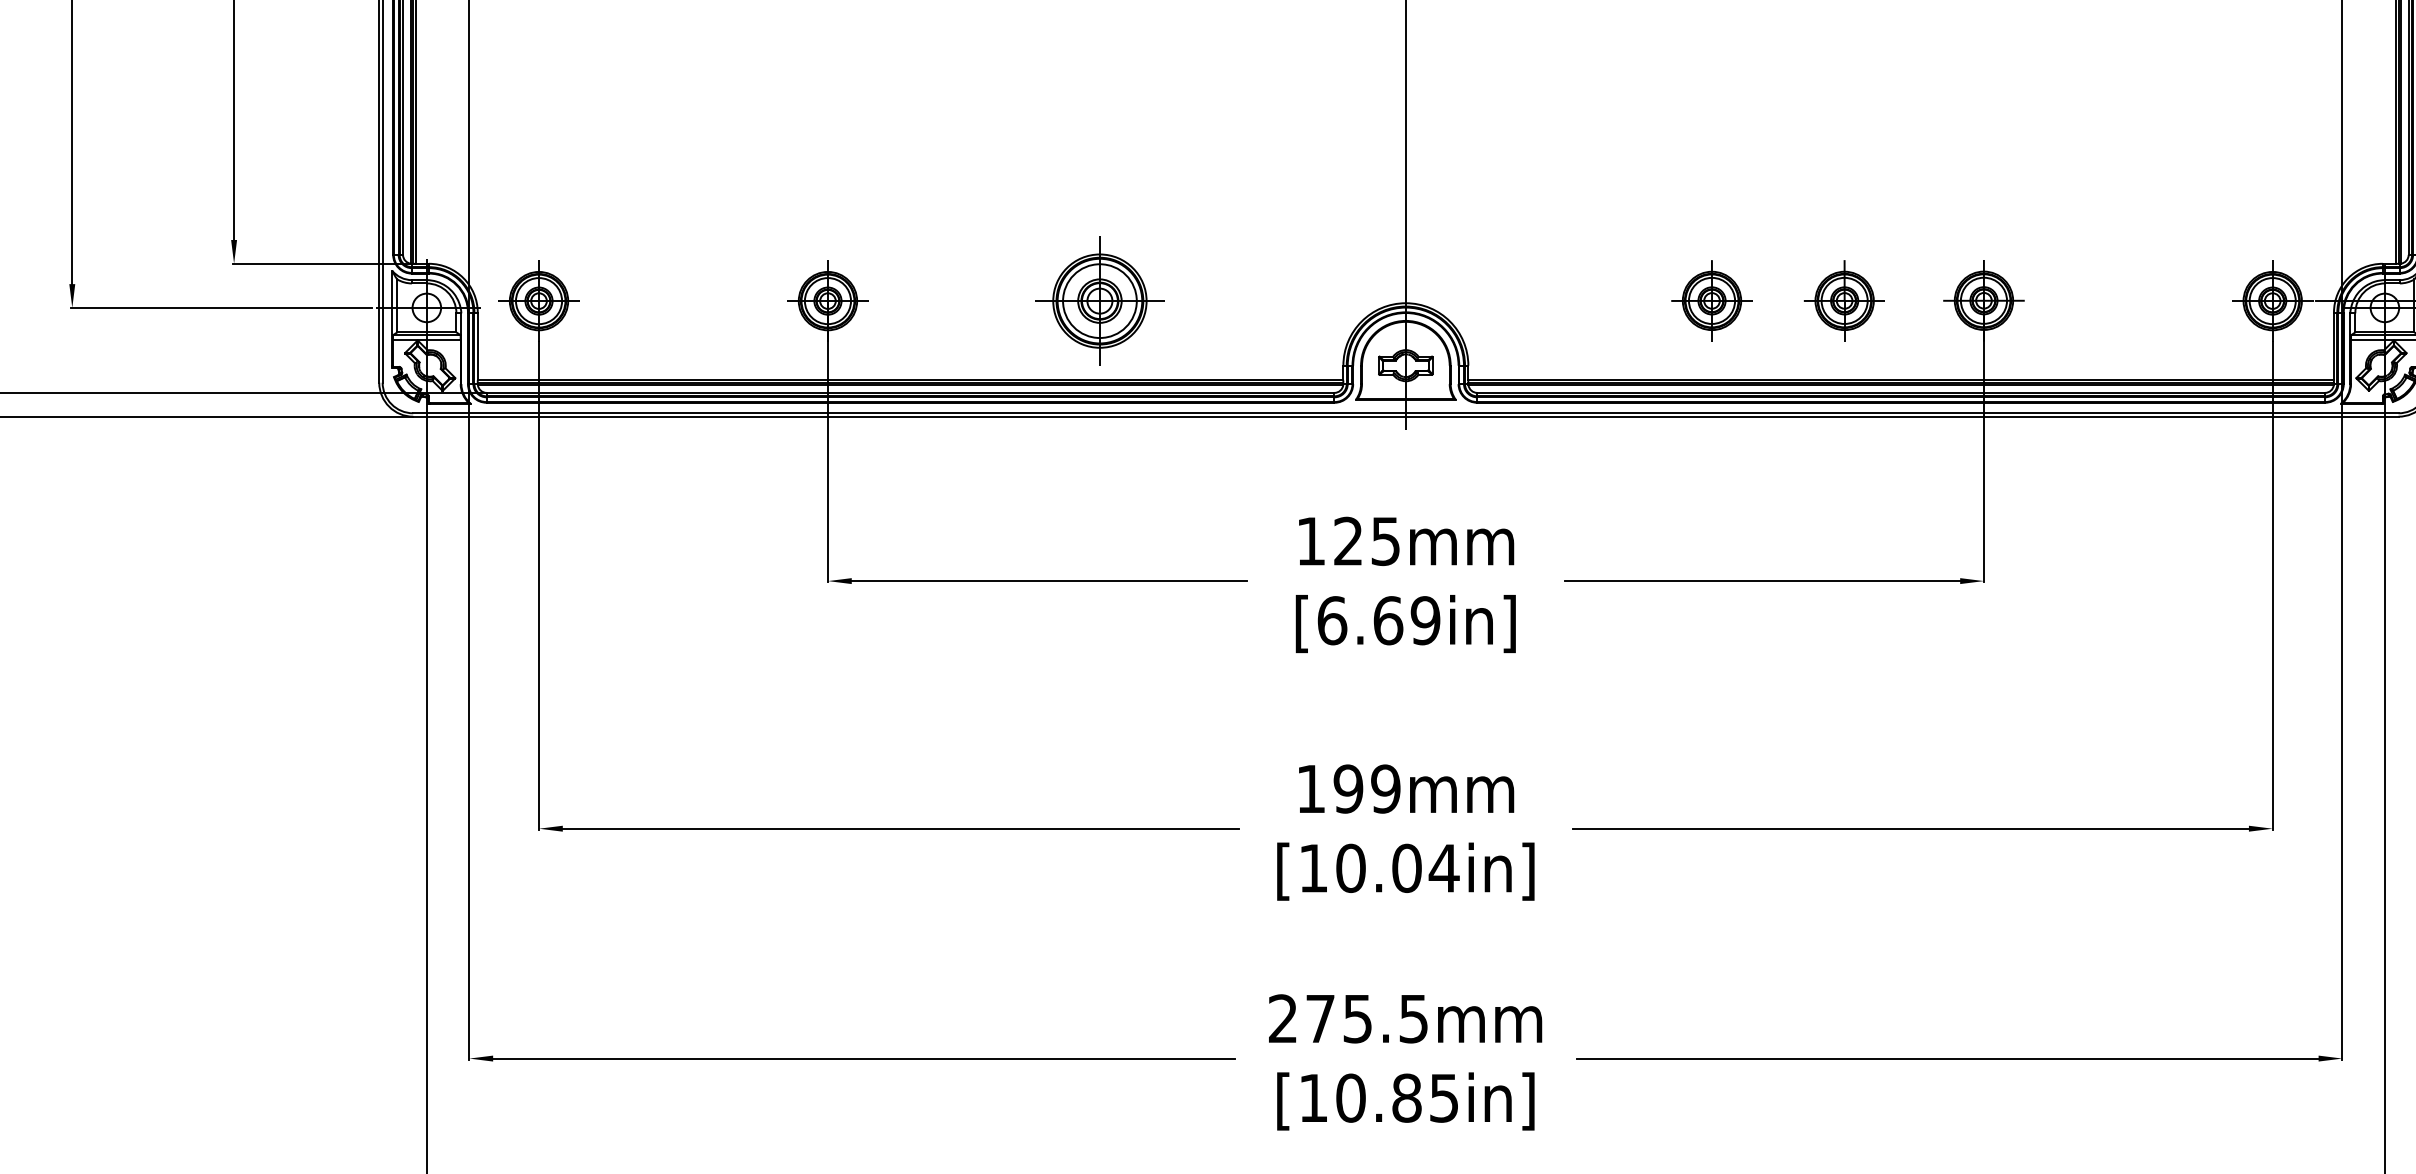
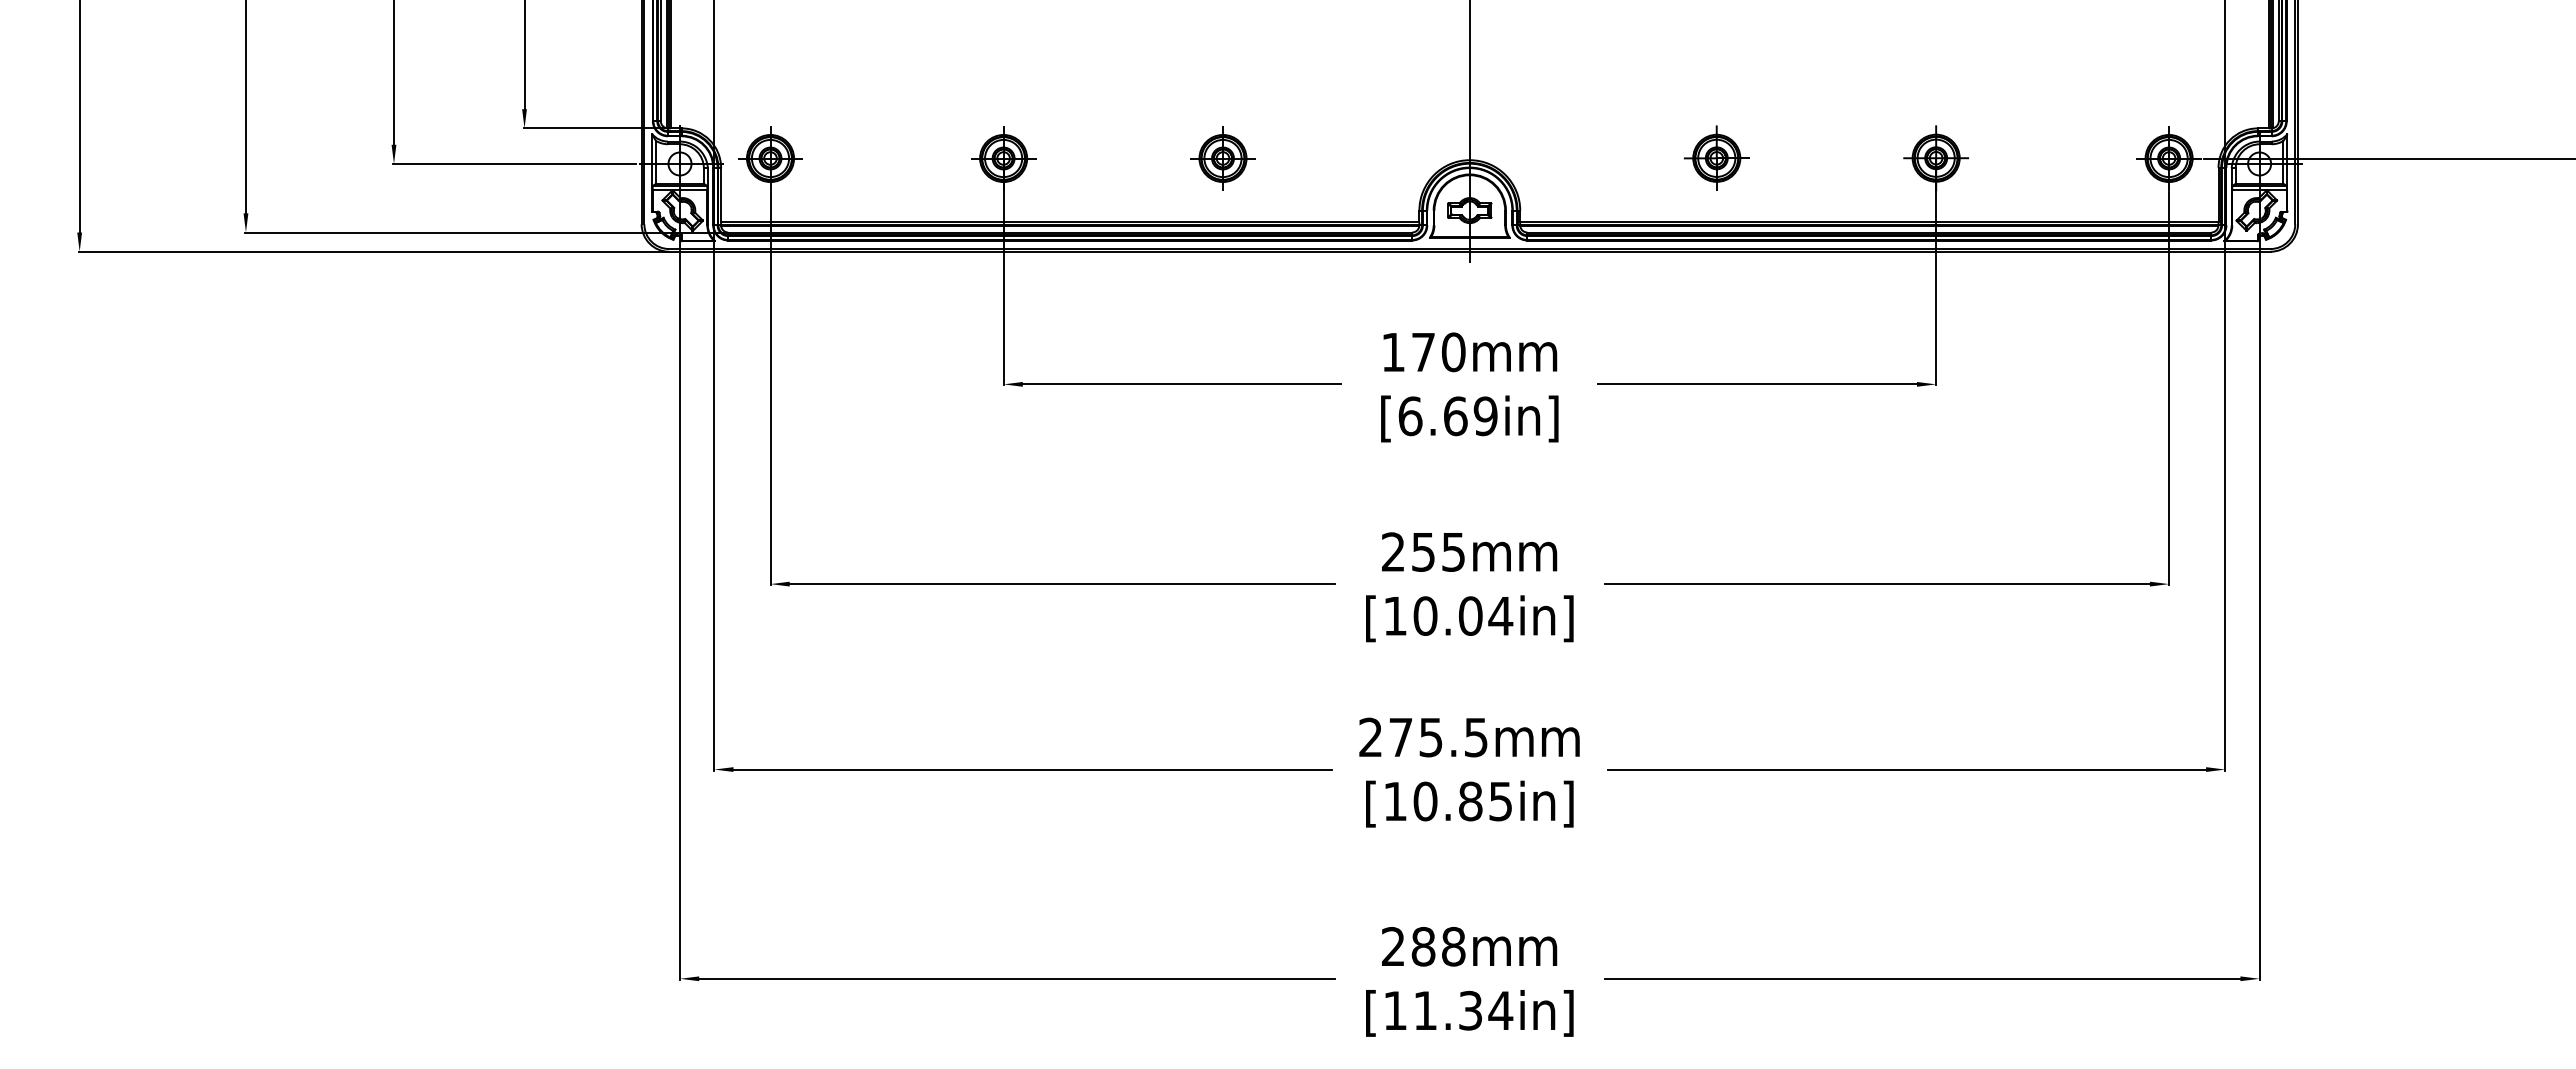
part: (1844, 299) -> (1823, 157), removed
part: (1099, 301) -> (1222, 158), size x0.62
text: (1367, 541) -> (1438, 352), 125mm -> 170mm
text: (1348, 788) -> (1423, 551), 199mm -> 255mm

